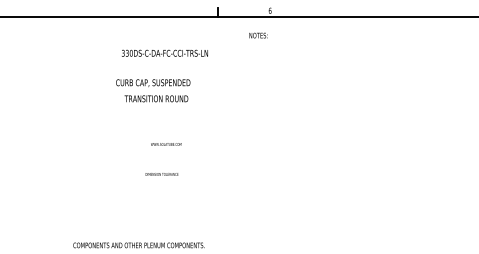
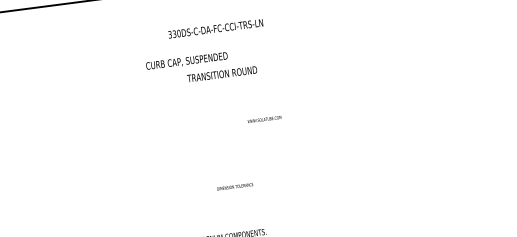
text: (164, 52) -> (215, 28), moved
text: (156, 98) -> (222, 73), moved
text: (166, 144) -> (264, 119), moved
text: (161, 174) -> (234, 186), moved

